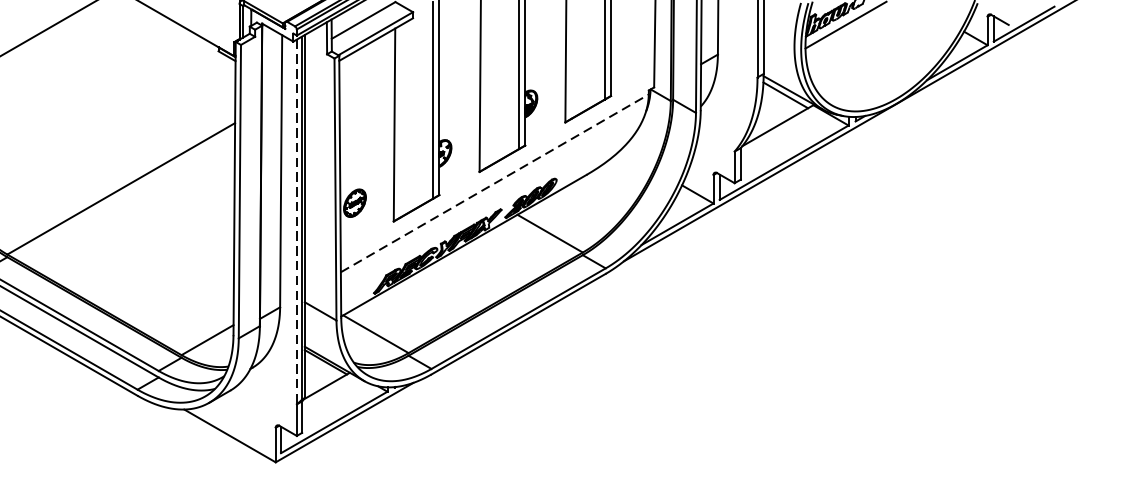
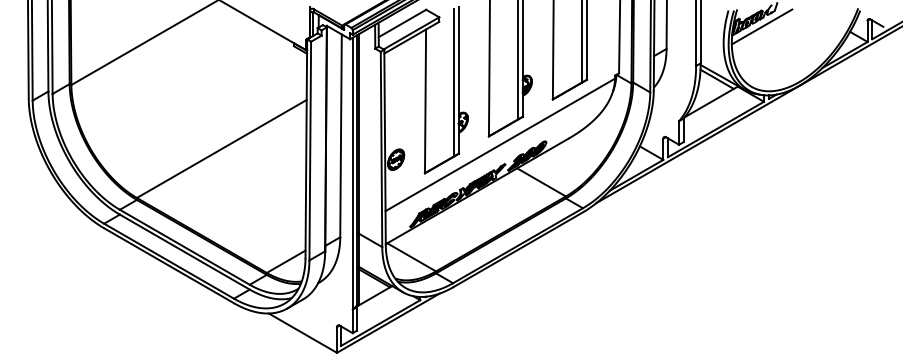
line: (495, 182) -> (500, 144), dashed -> solid
line: (296, 221) -> (352, 173), dashed -> solid

